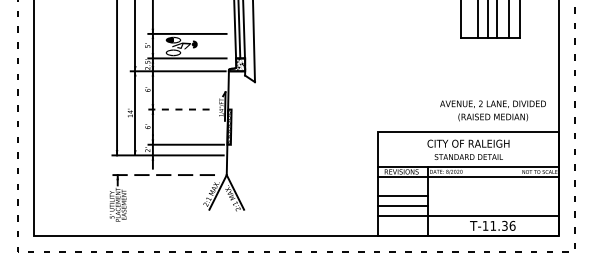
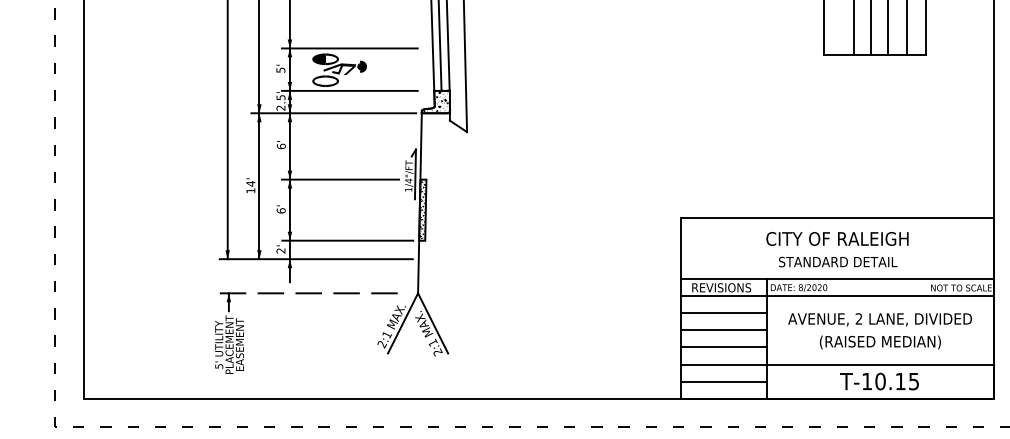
line: (182, 109) -> (341, 179), dashed -> solid
text: (492, 110) -> (879, 330), moved
line: (402, 186) -> (722, 313), added
line: (402, 225) -> (722, 380), added
text: (502, 225) -> (896, 380), T-11.36 -> T-10.15

